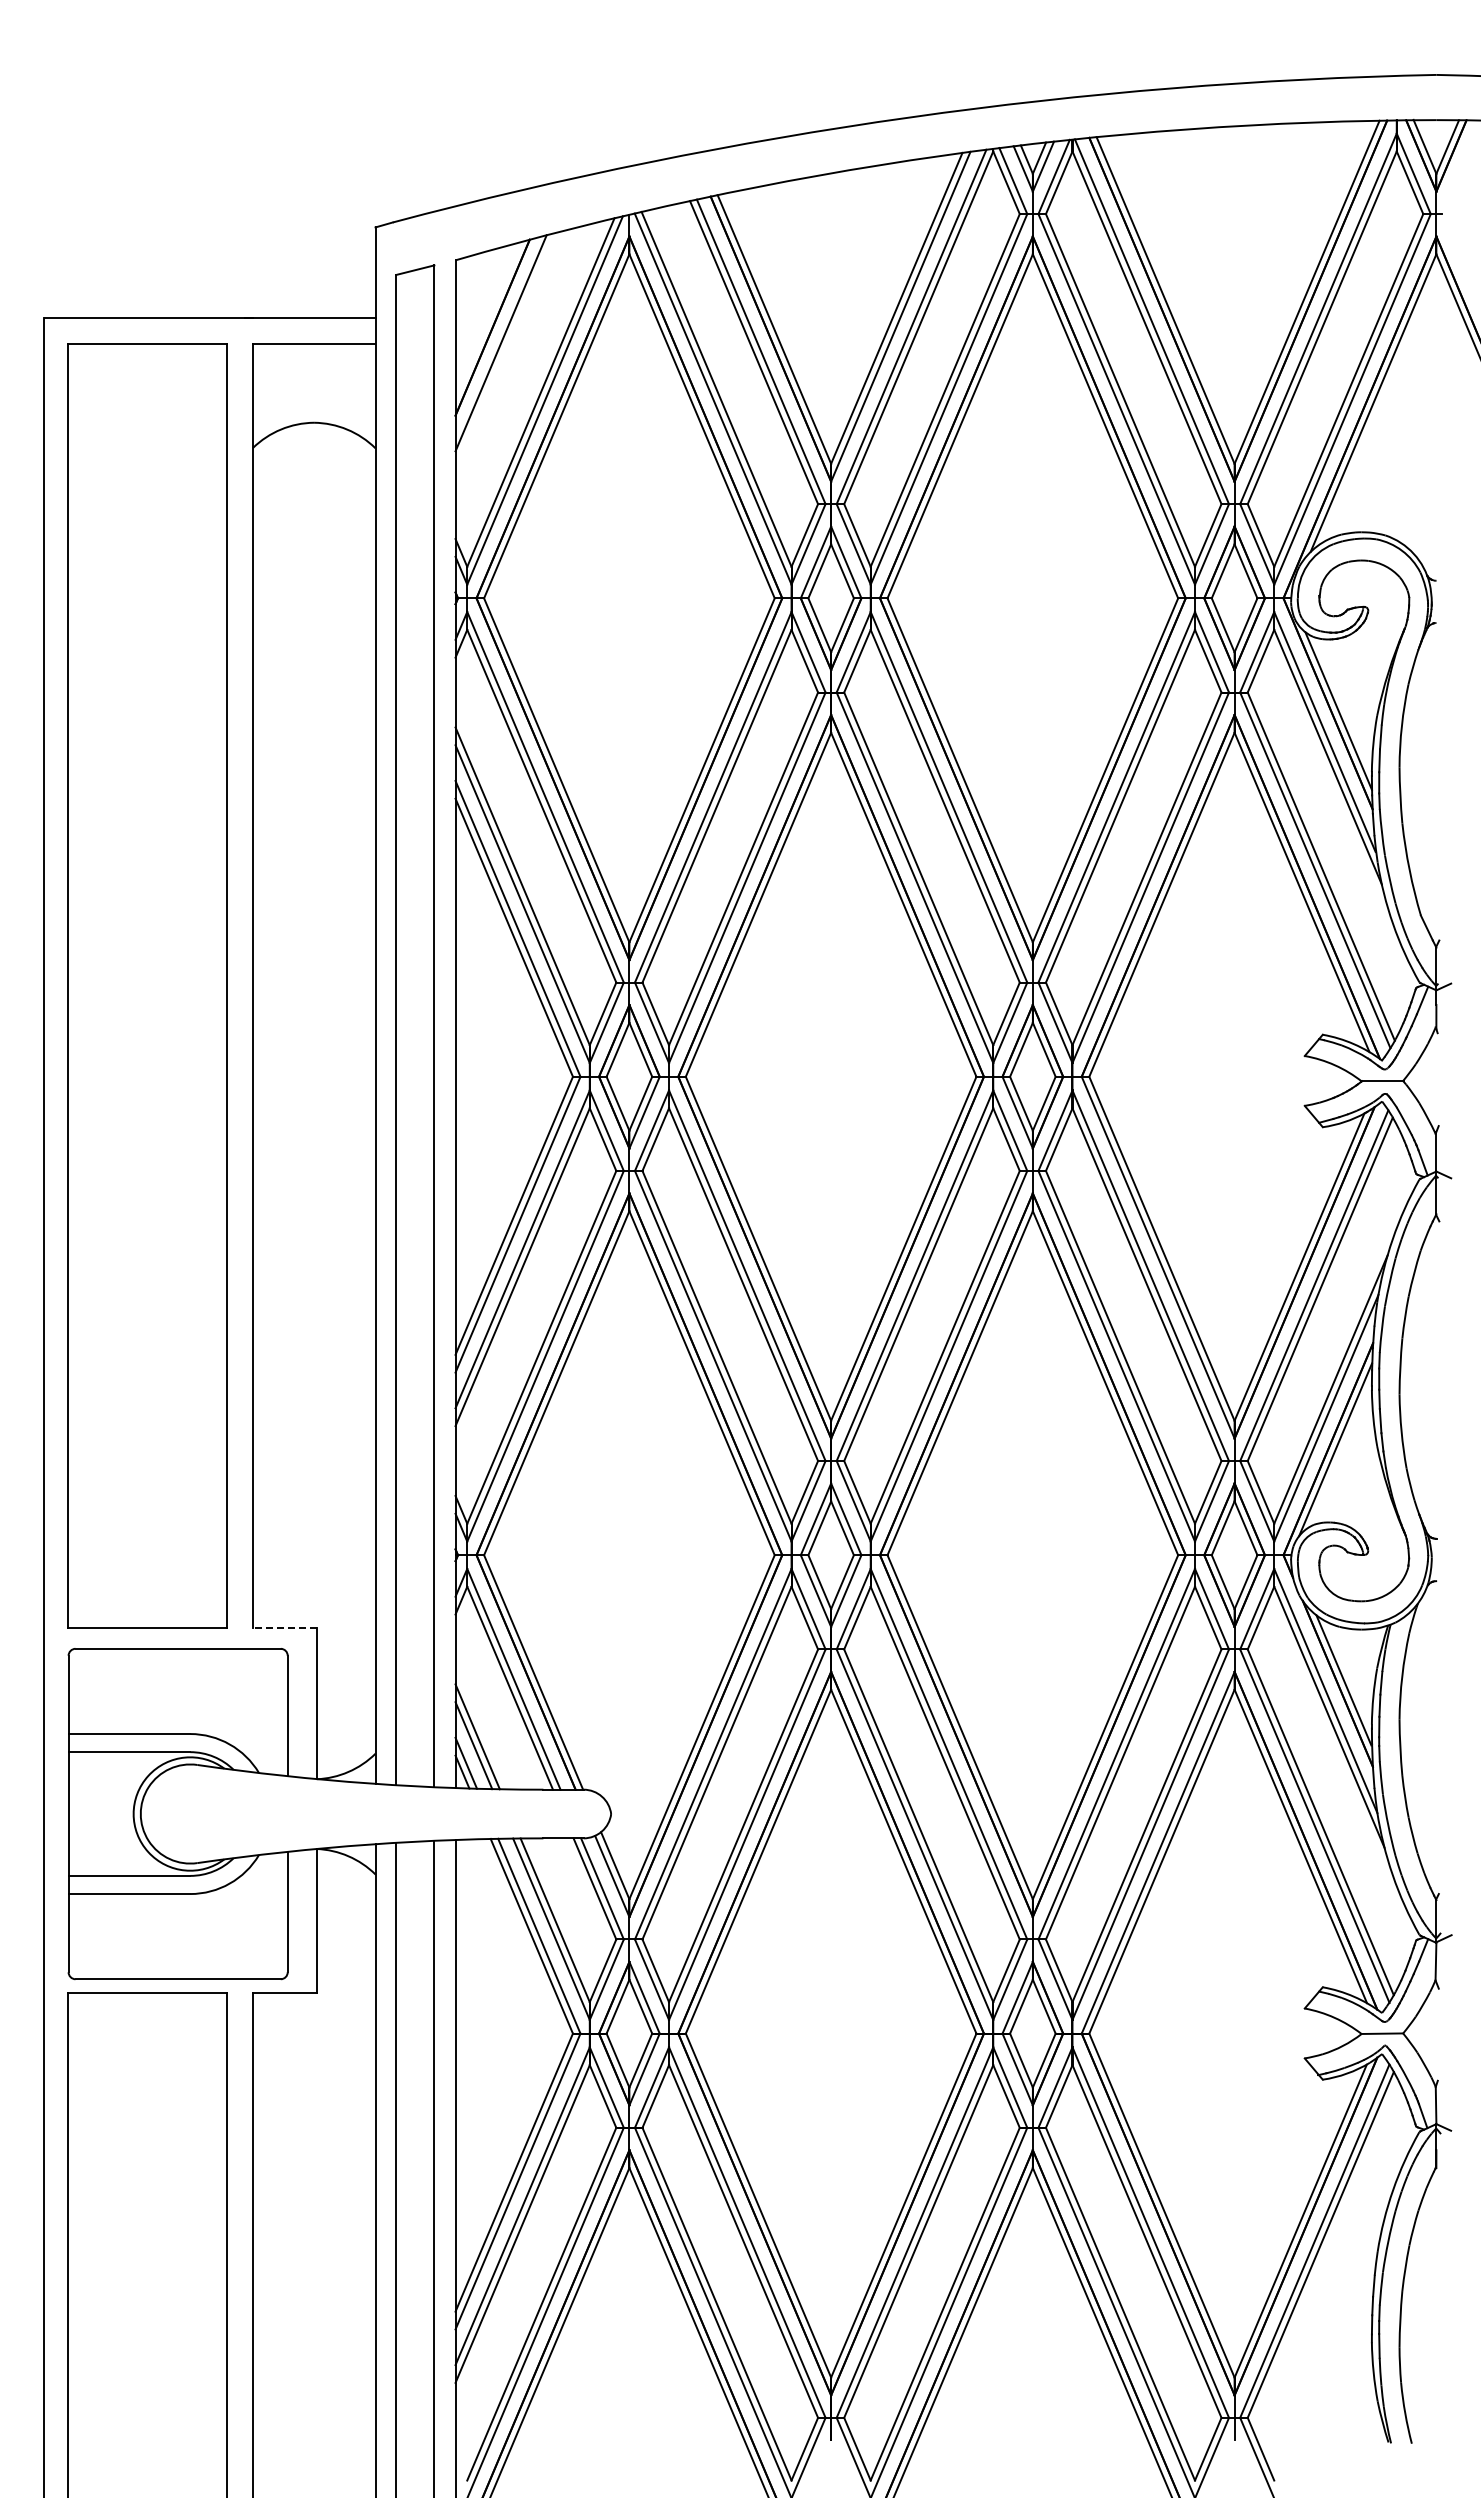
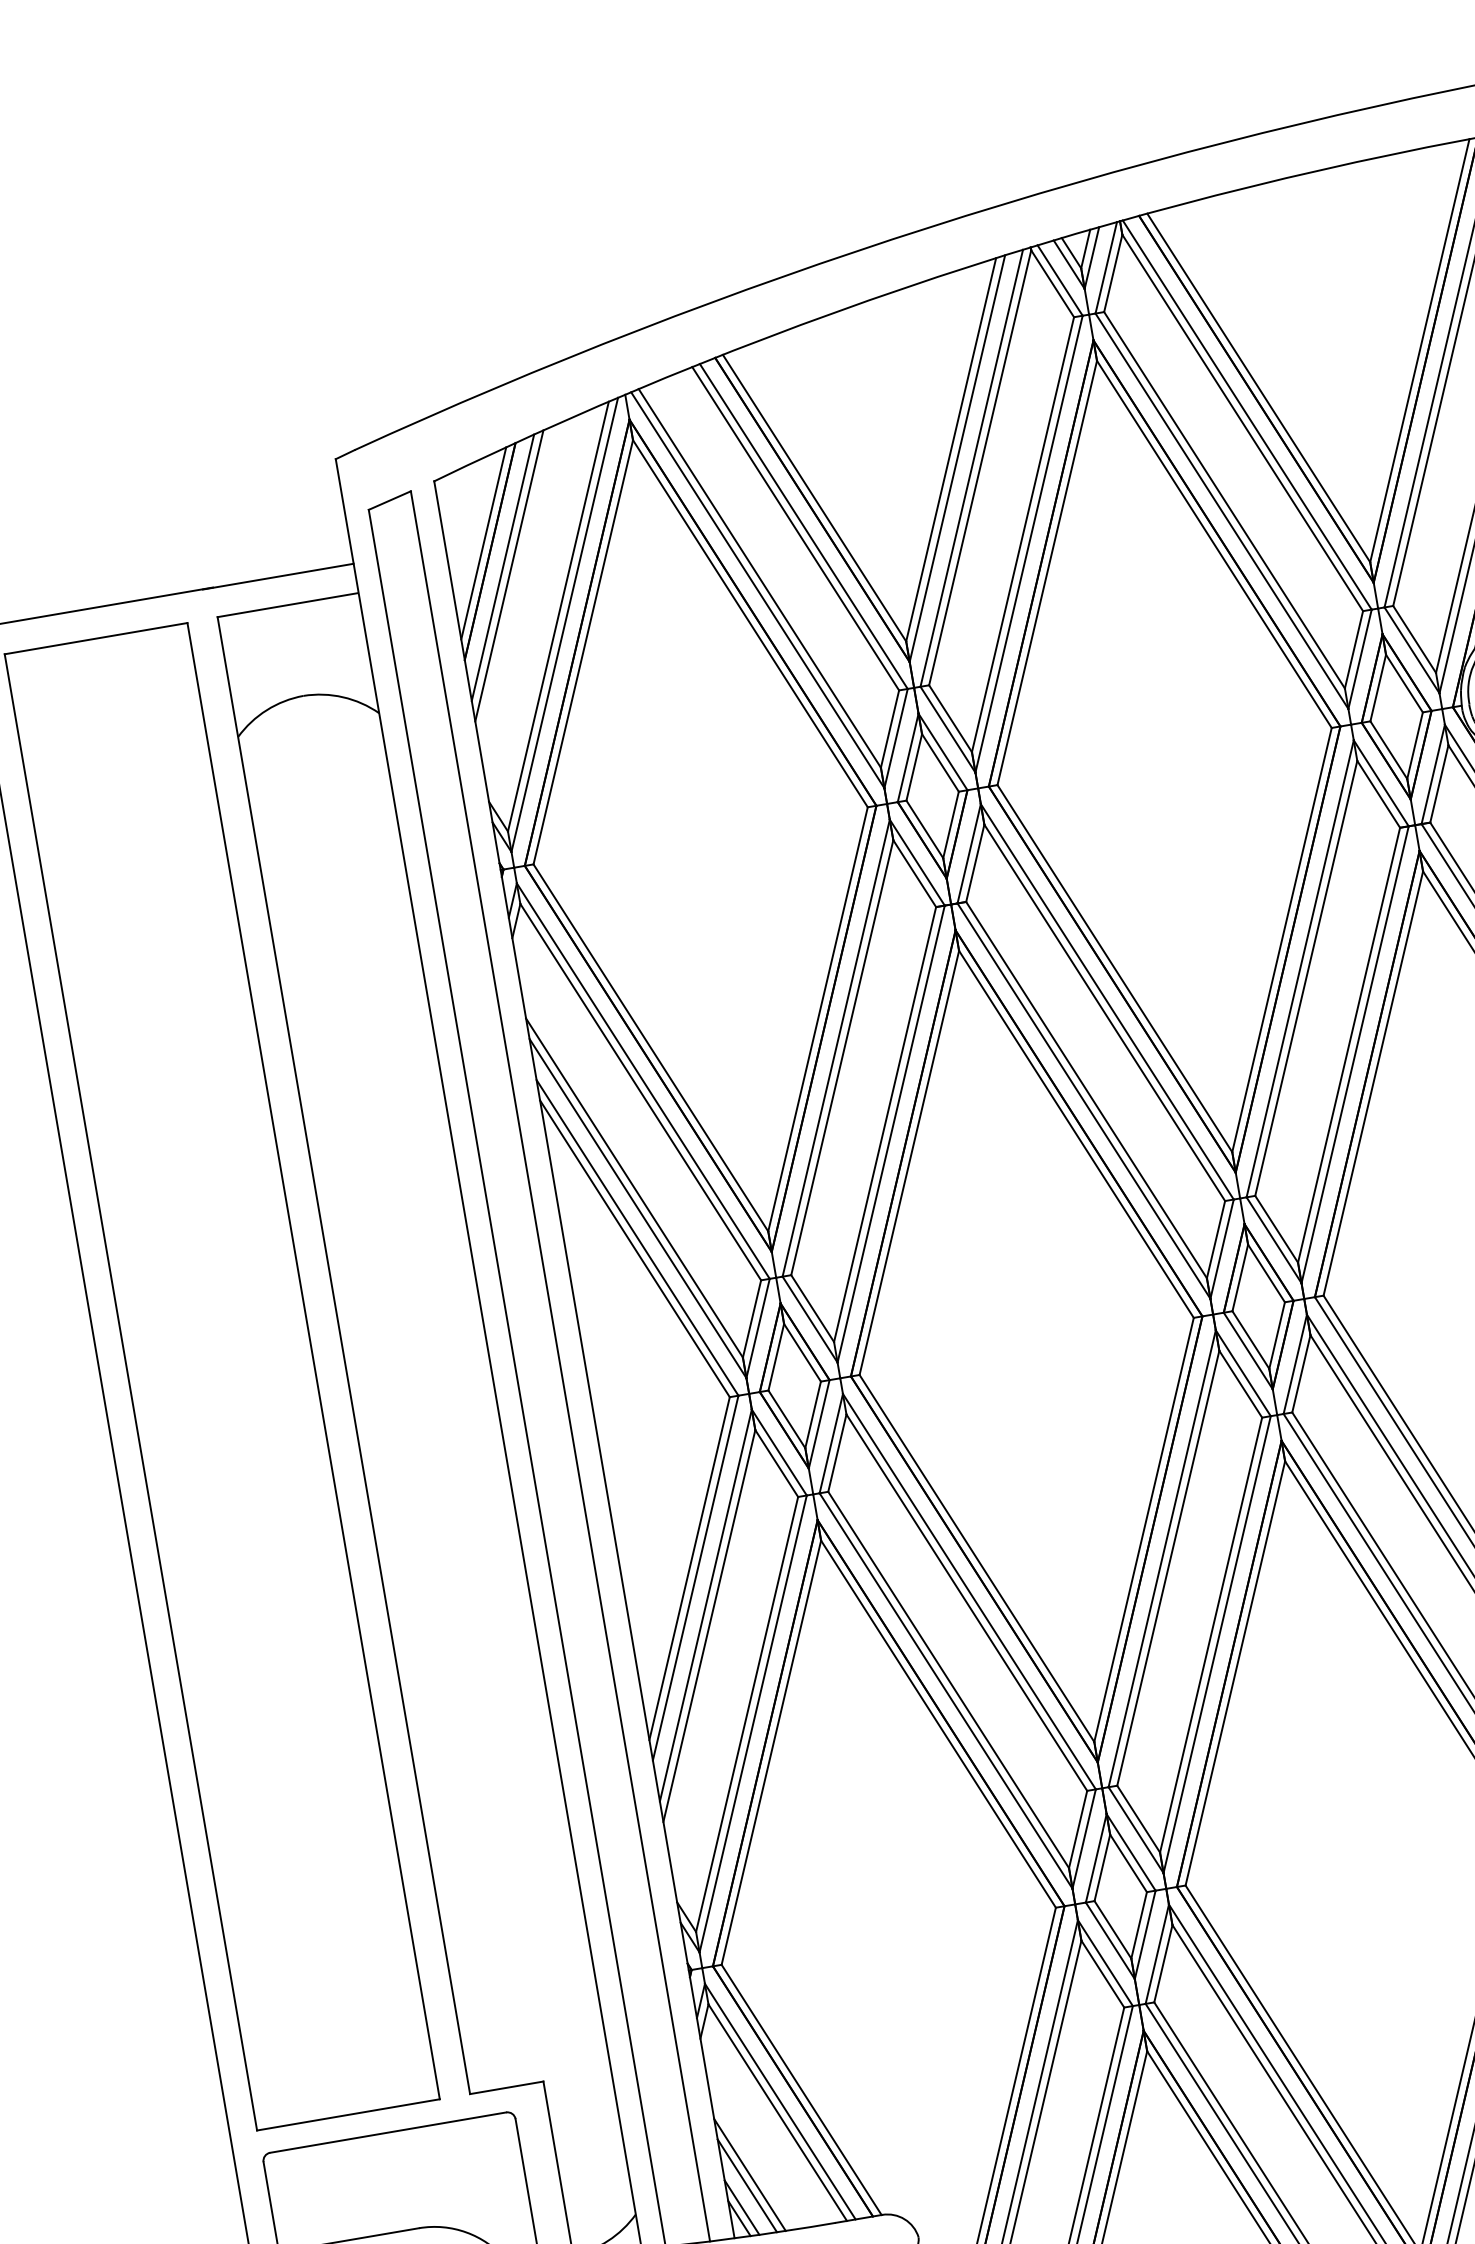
line: (488, 319) -> (483, 542), added
line: (505, 351) -> (509, 576), added
line: (284, 1628) -> (506, 2088), dashed -> solid

